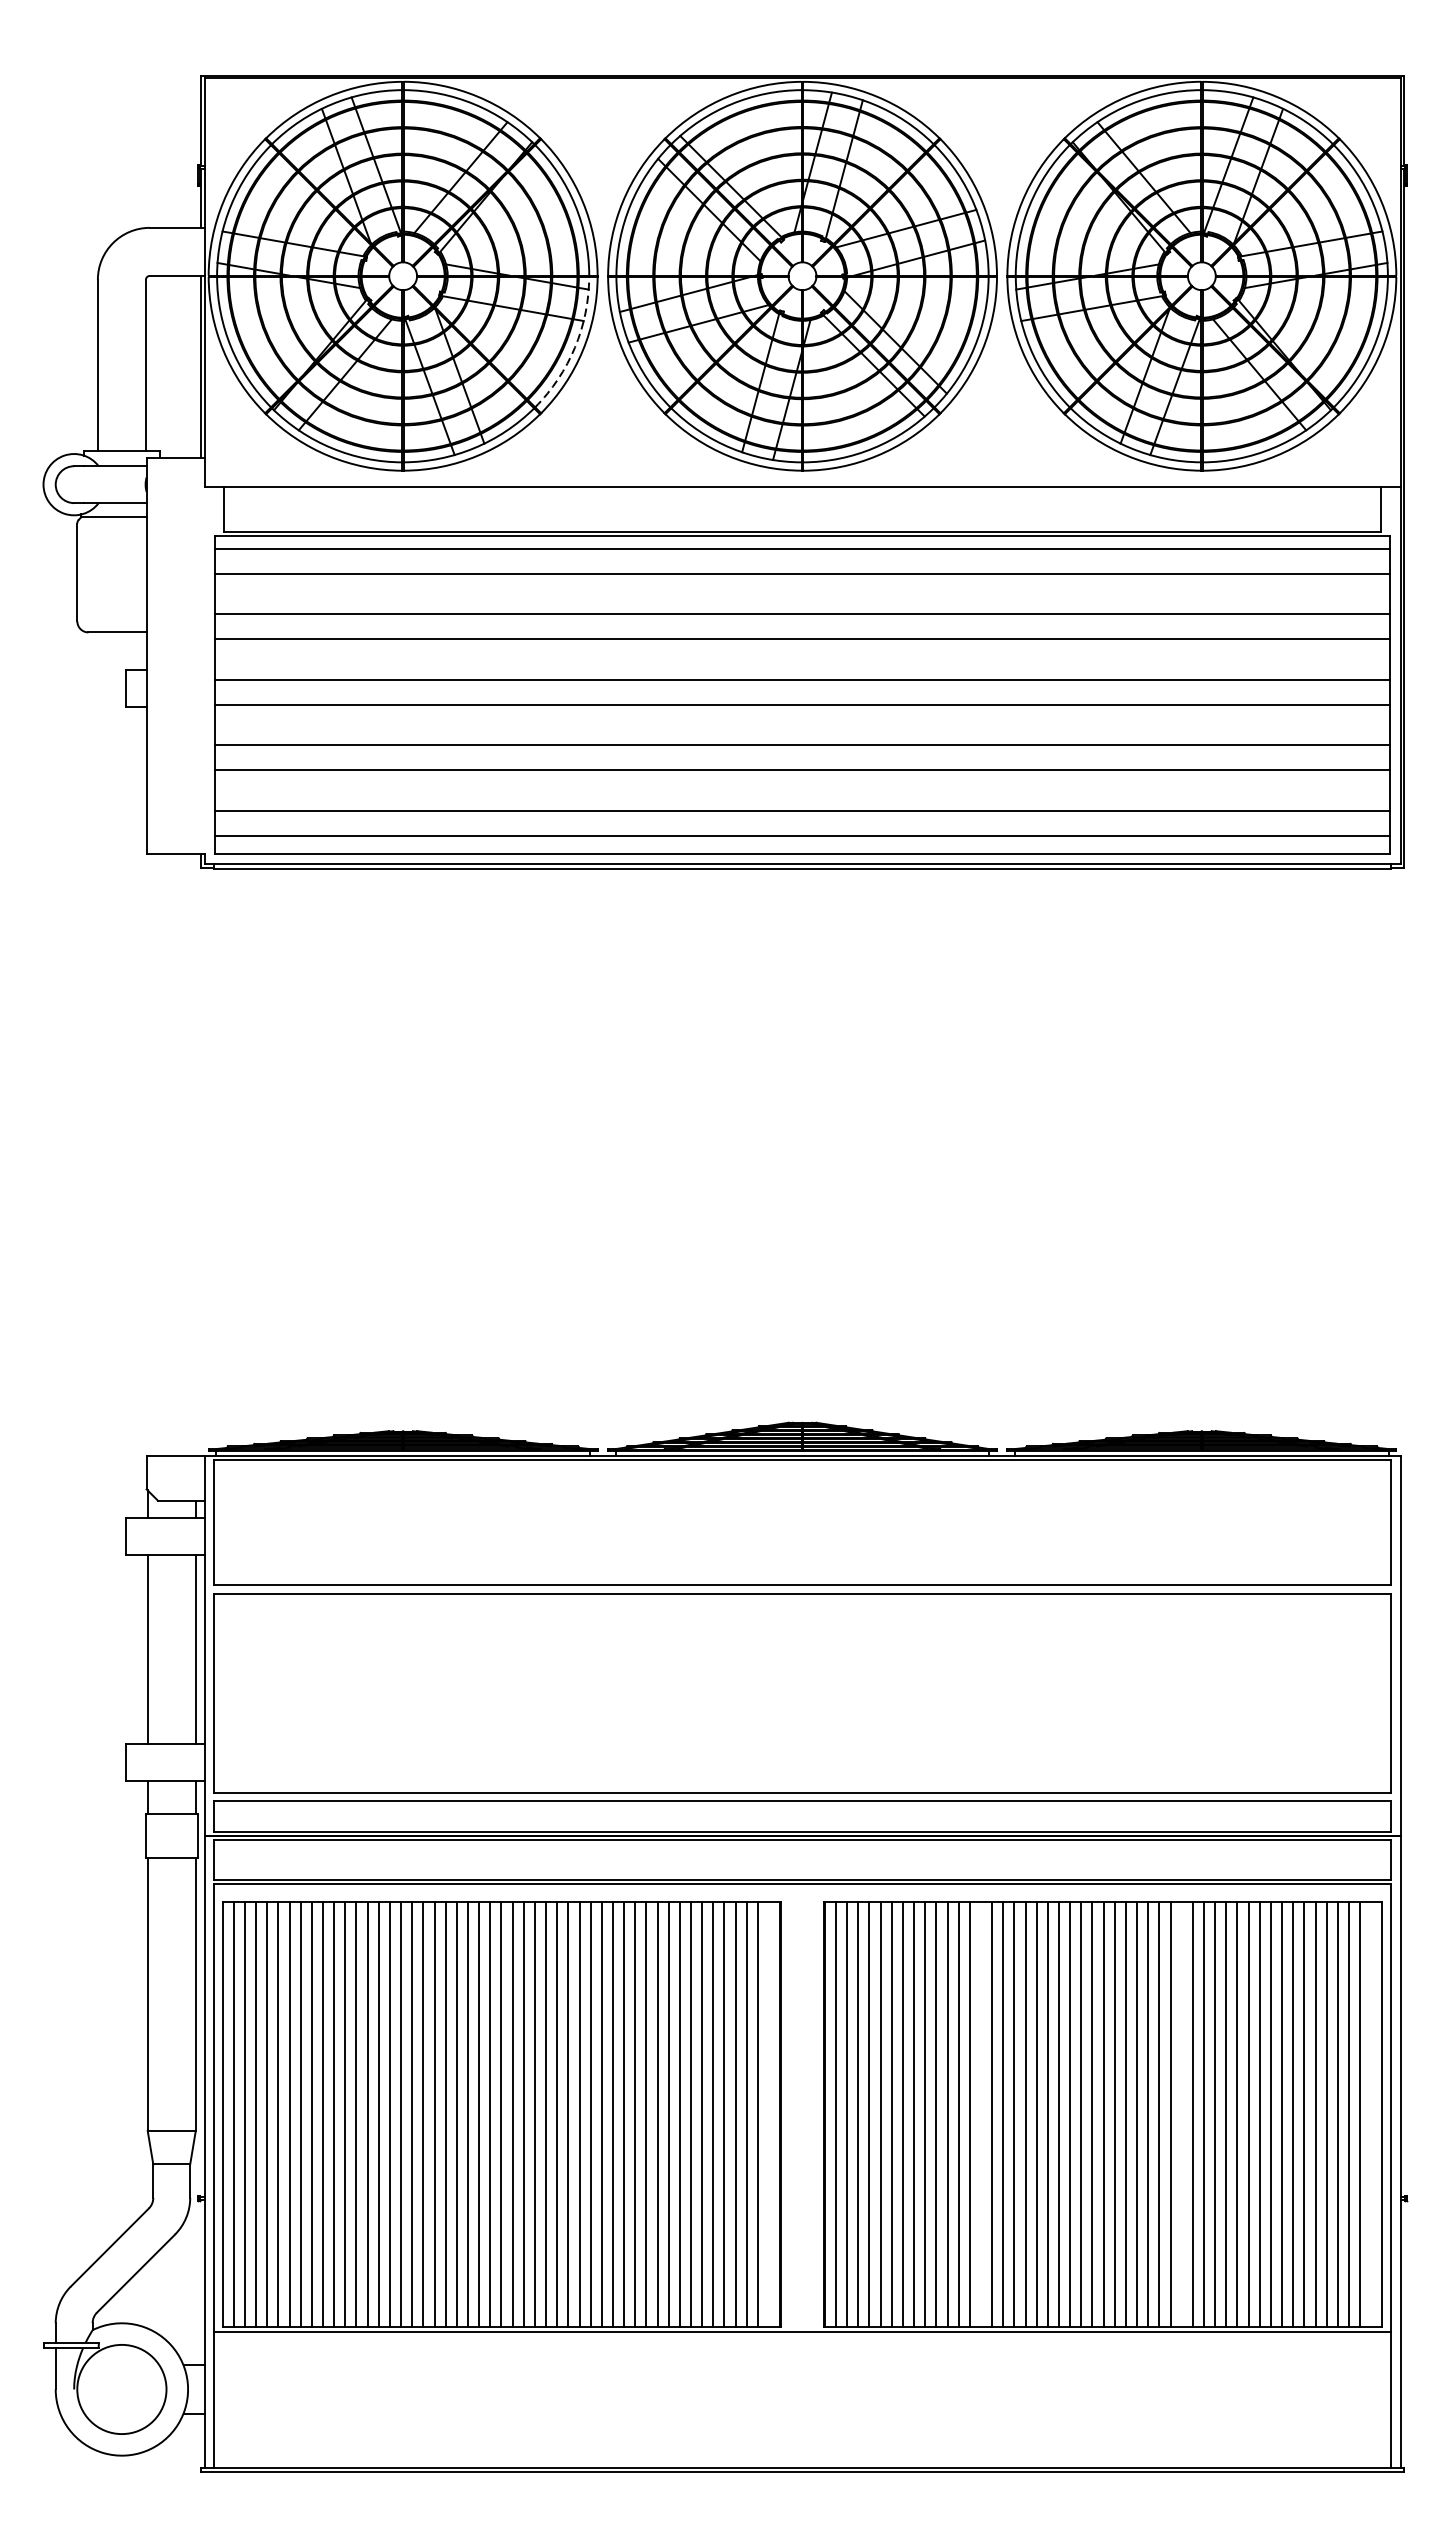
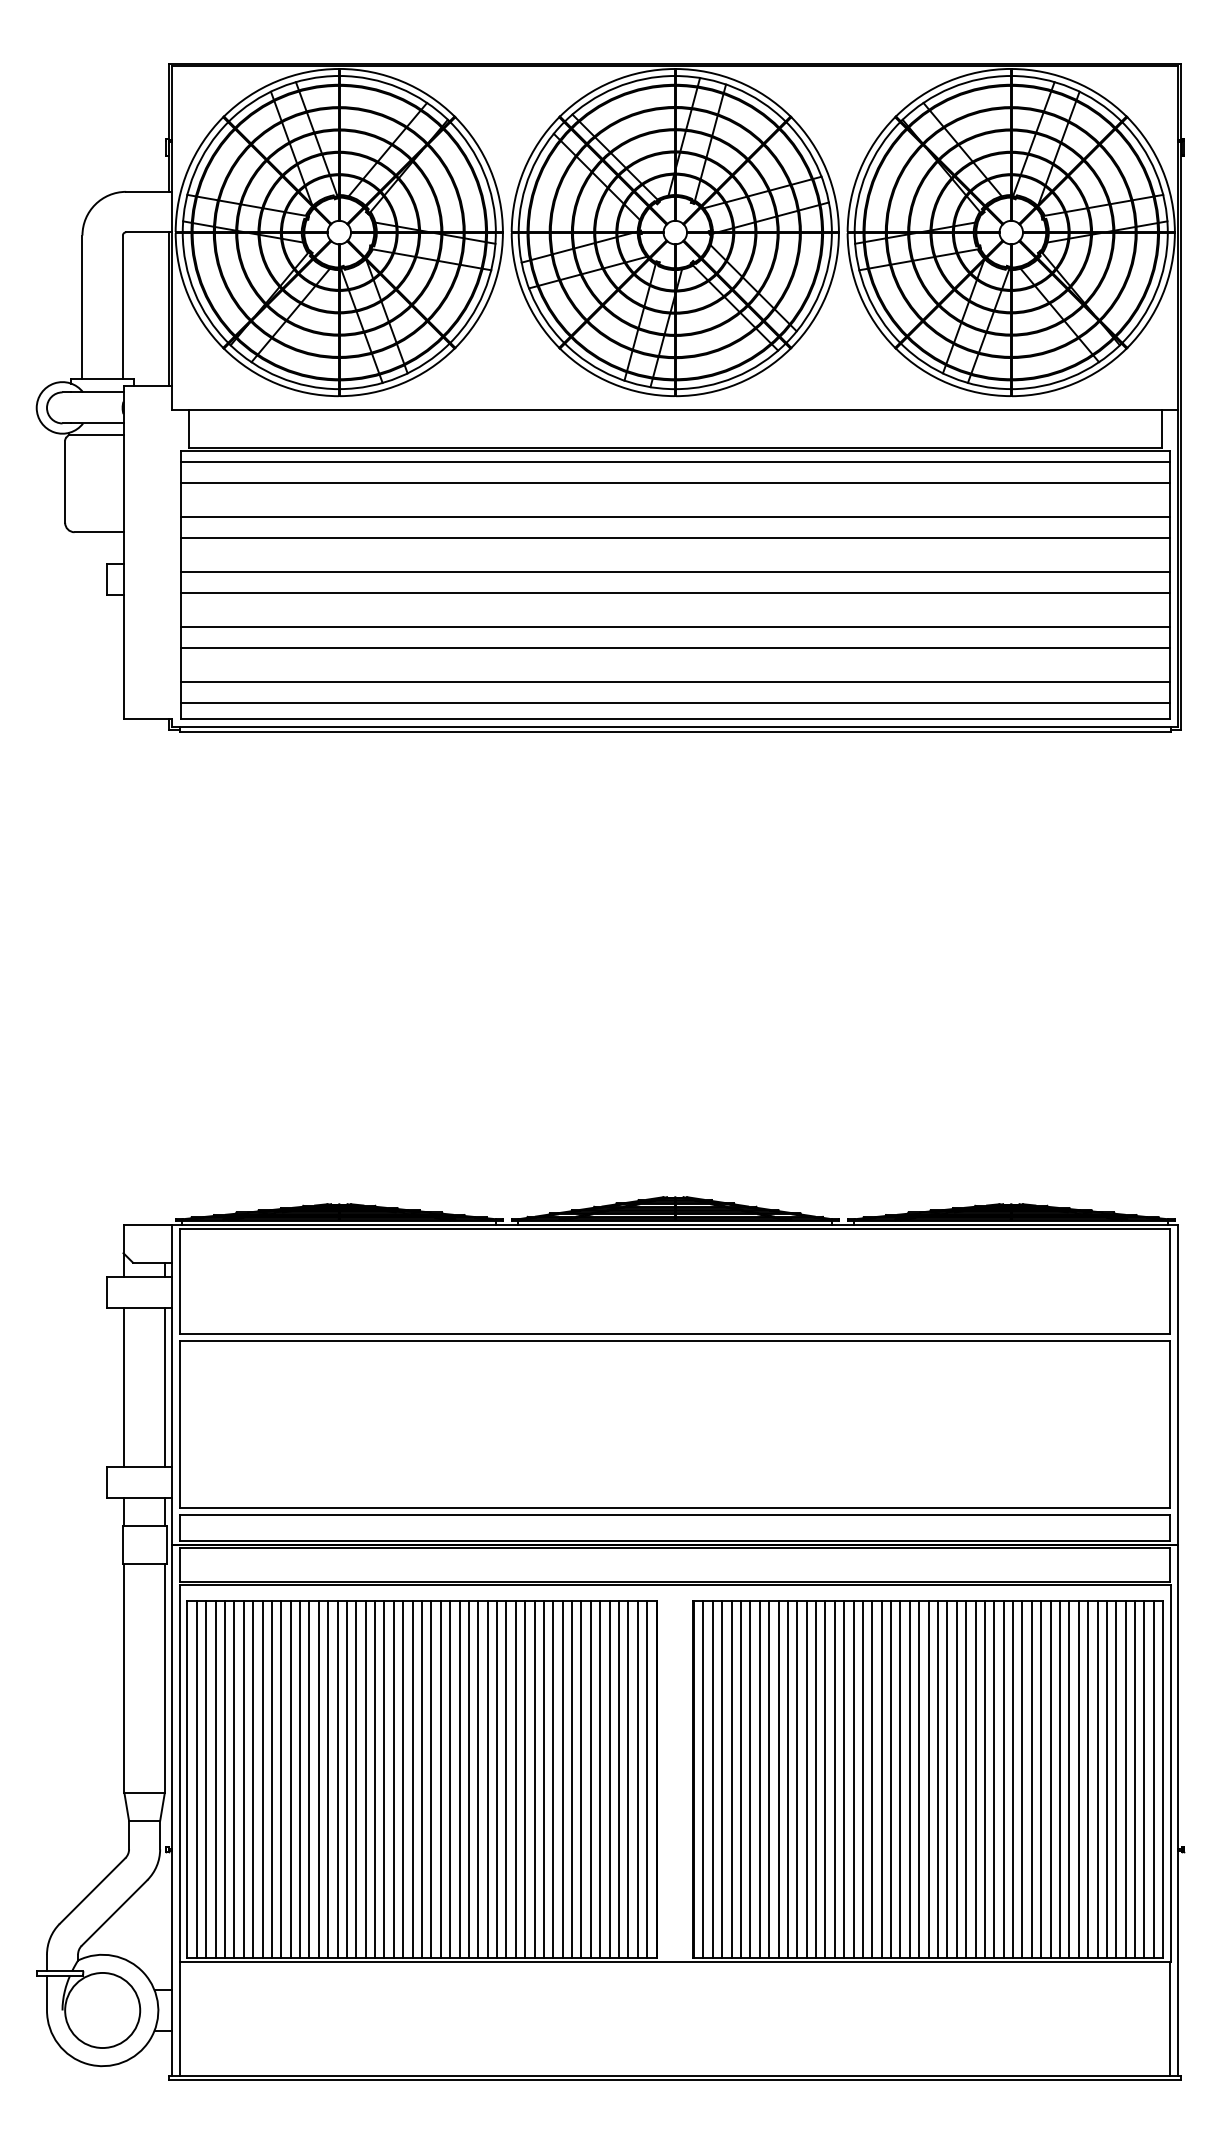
arc: (574, 347) -> (483, 292), dashed -> solid
line: (769, 2113) -> (647, 1778), added
line: (981, 2113) -> (825, 1778), added
line: (1181, 2113) -> (994, 1778), added
line: (1370, 2113) -> (1153, 1778), added

